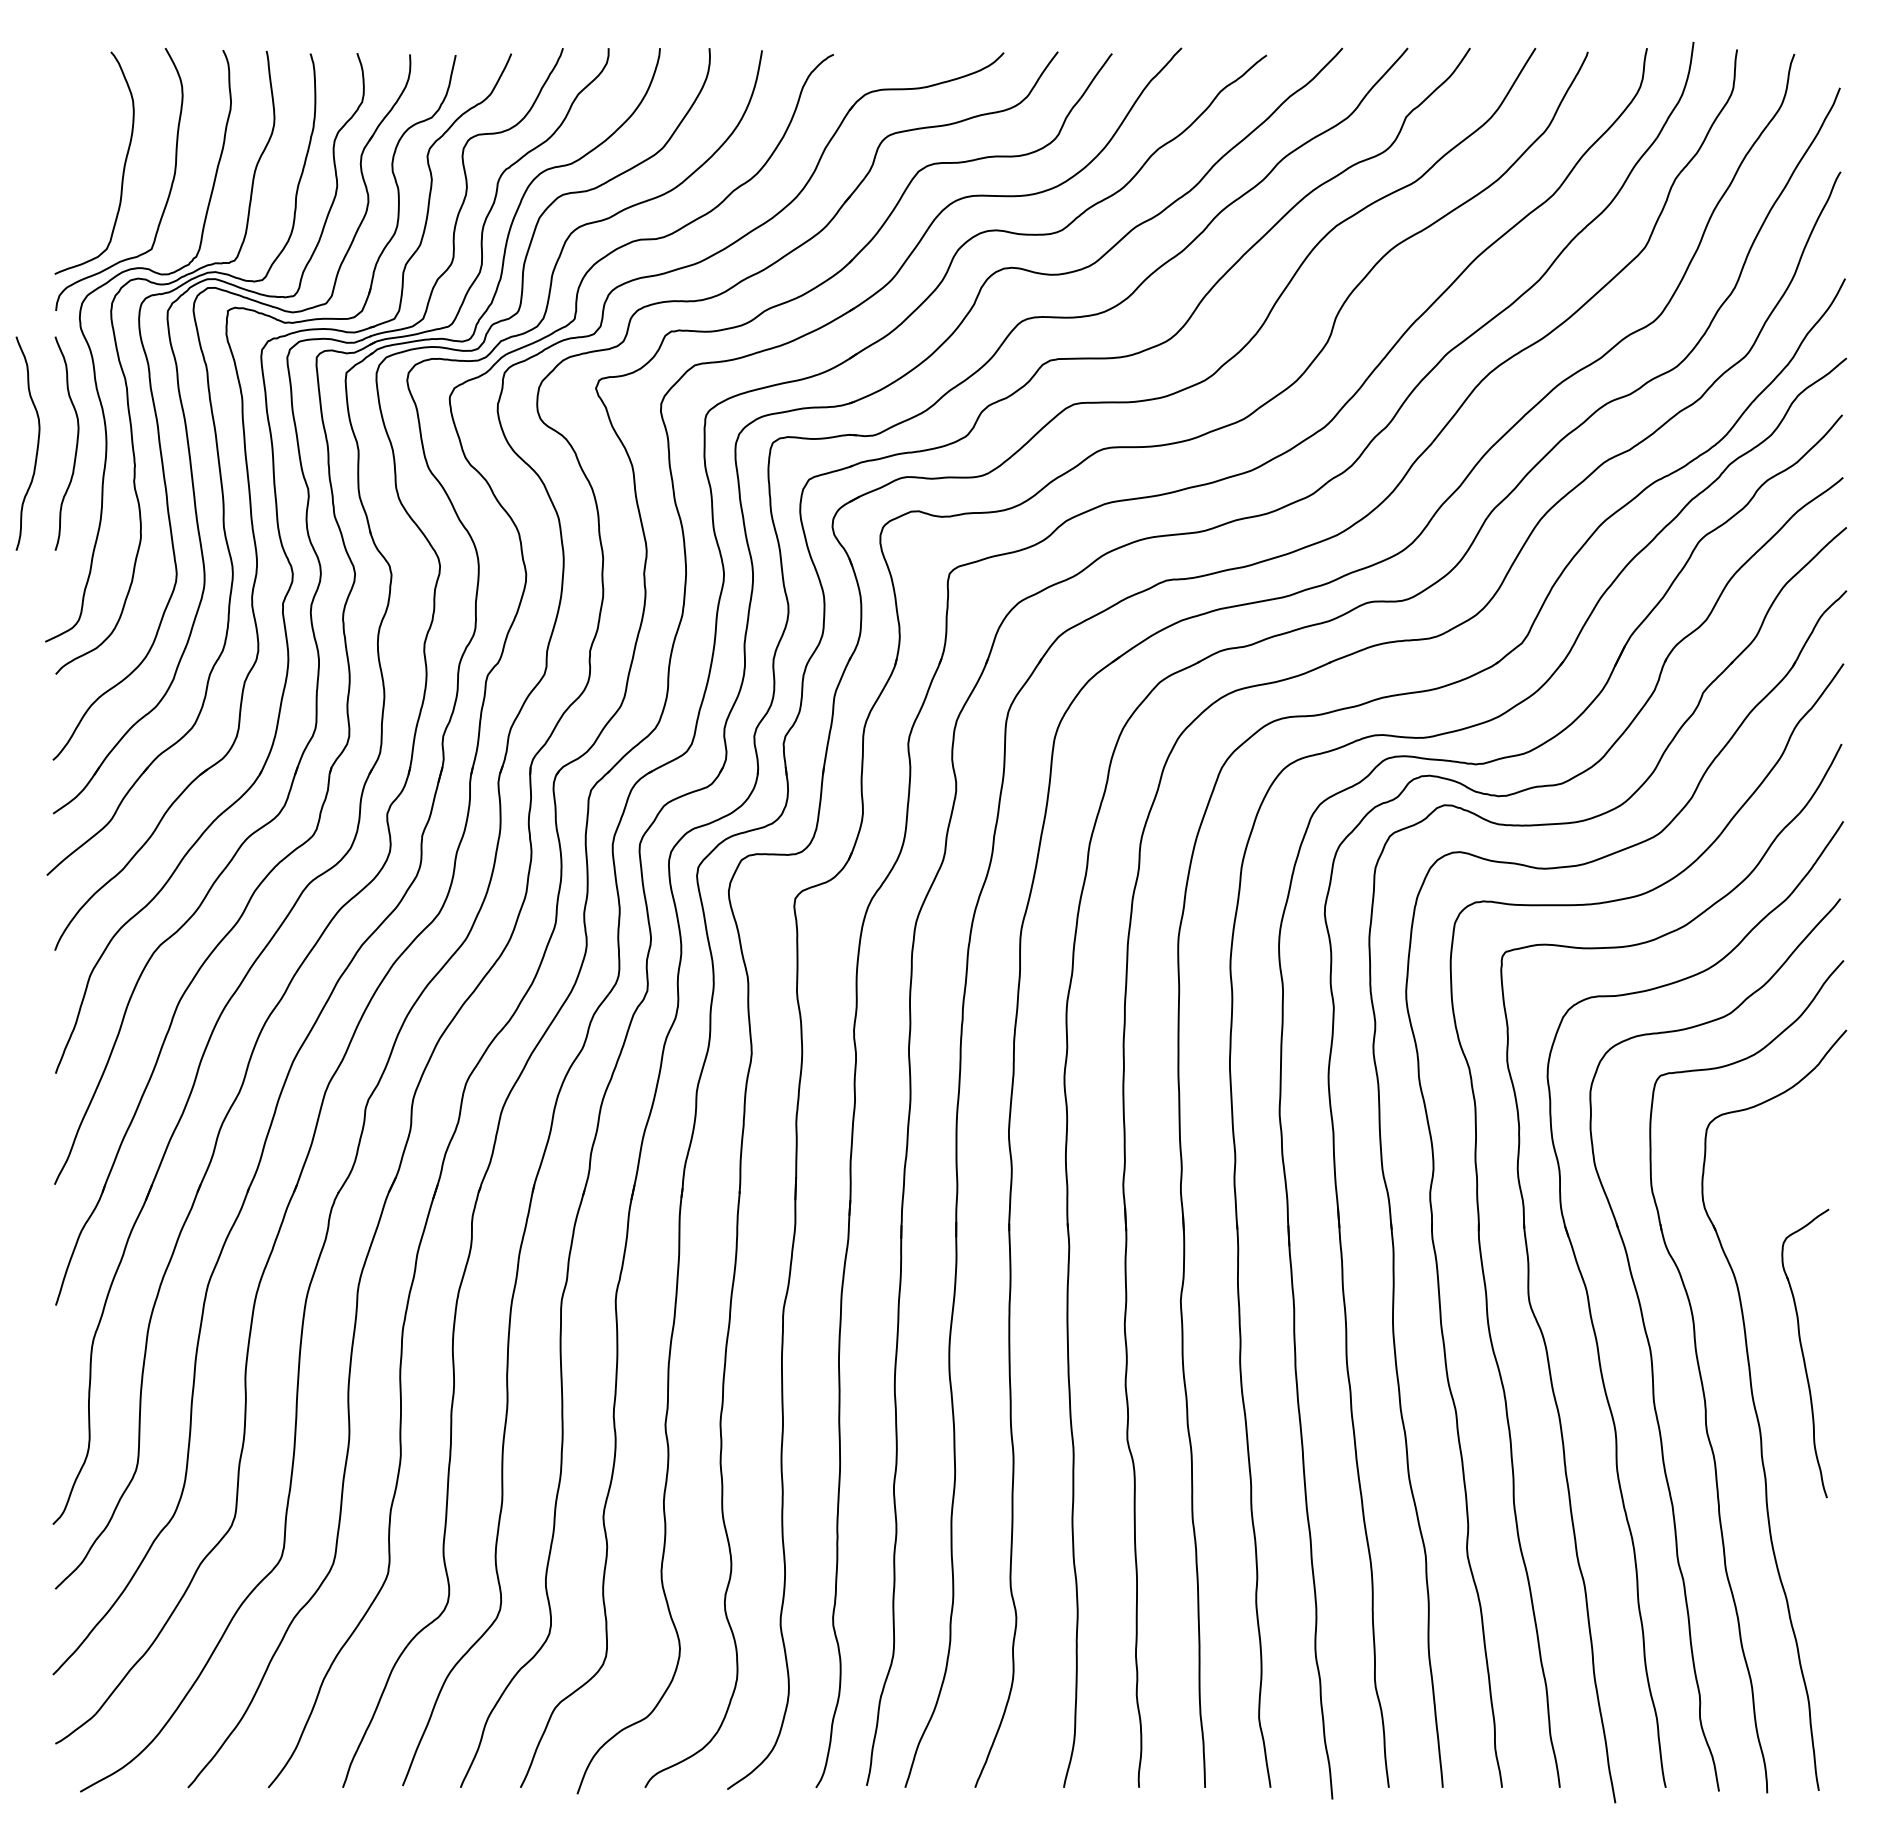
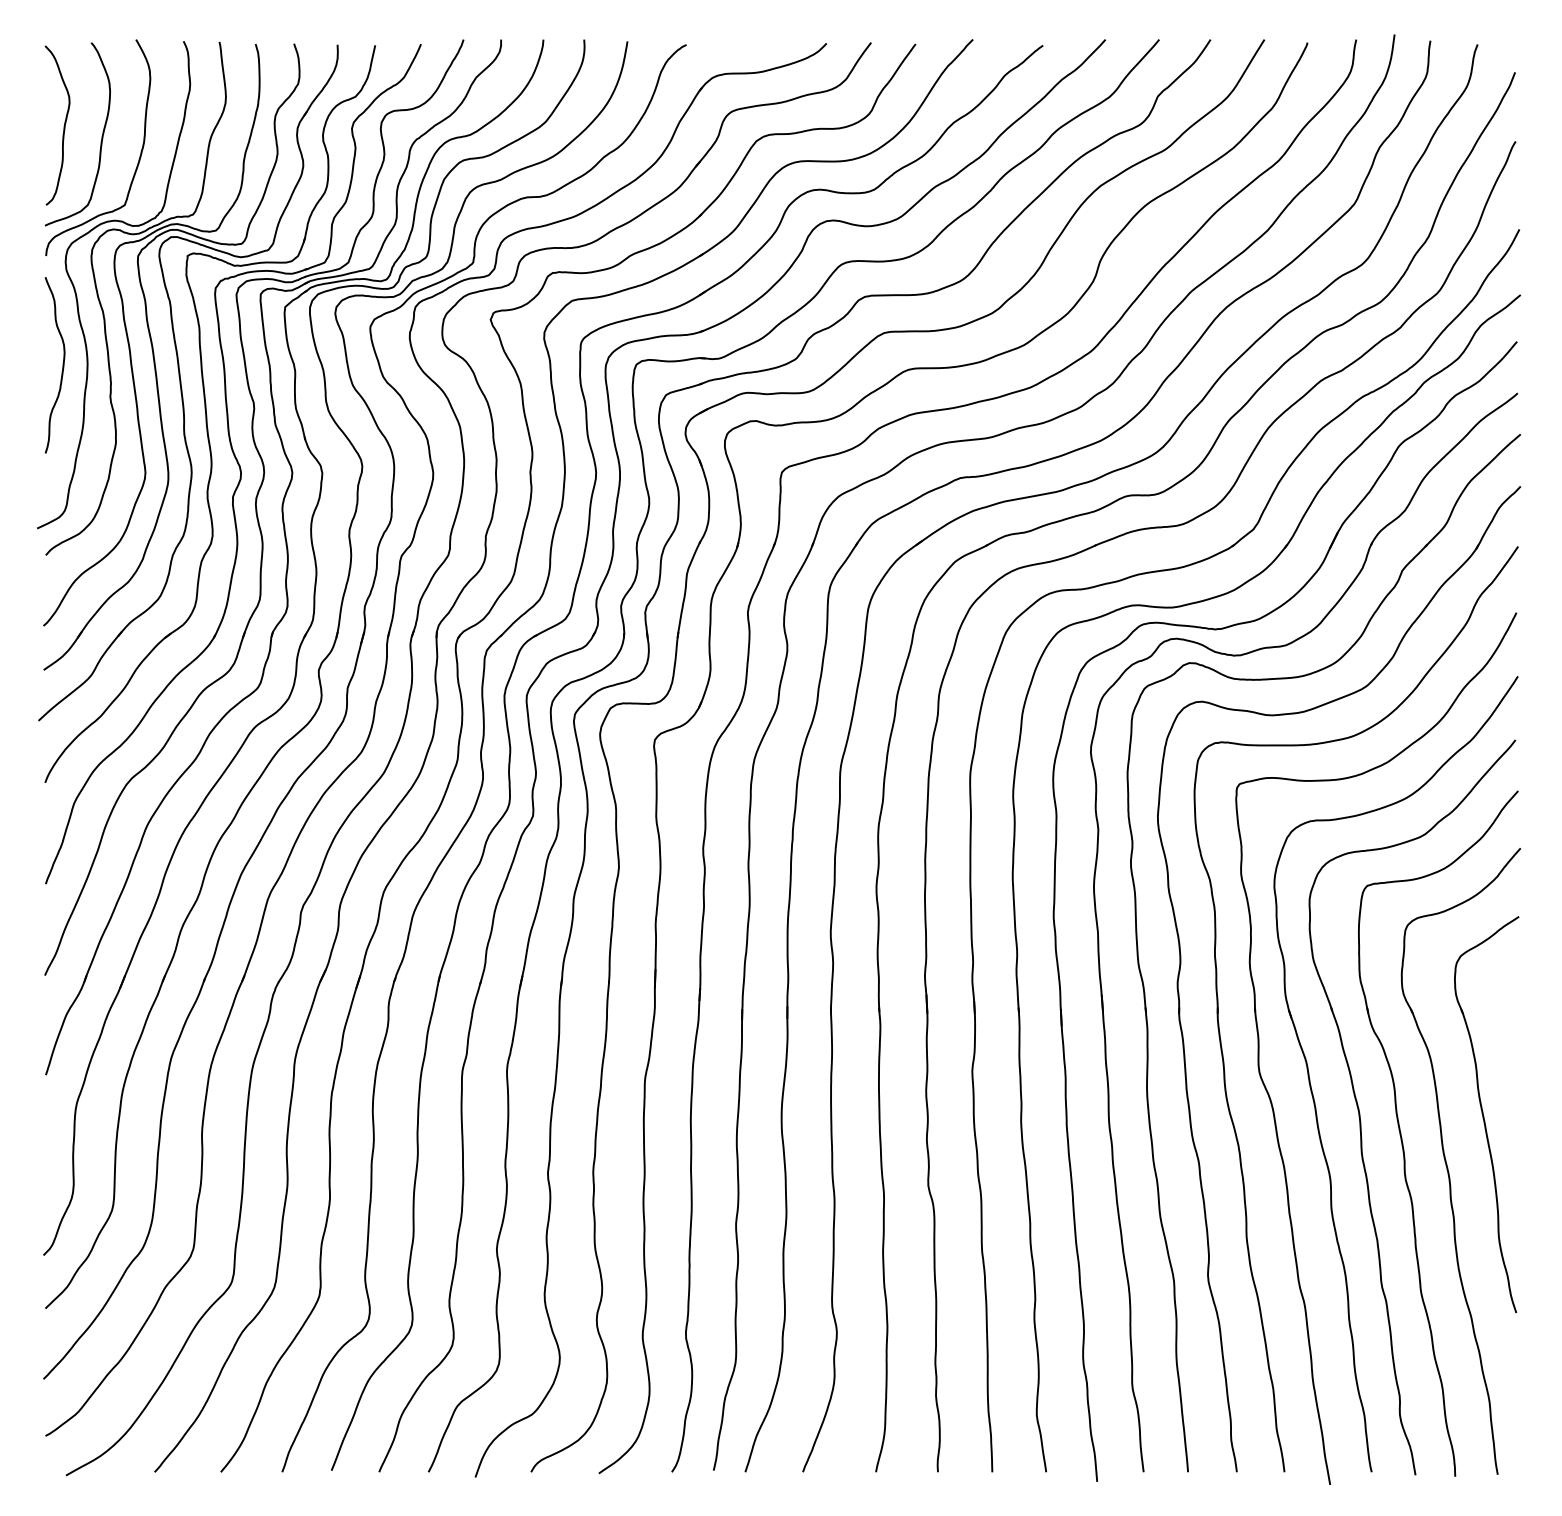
curve: (77, 153) -> (63, 126), added
curve: (36, 447) -> (29, 368), removed
part: (1805, 1353) -> (1486, 1114), size x1.67

